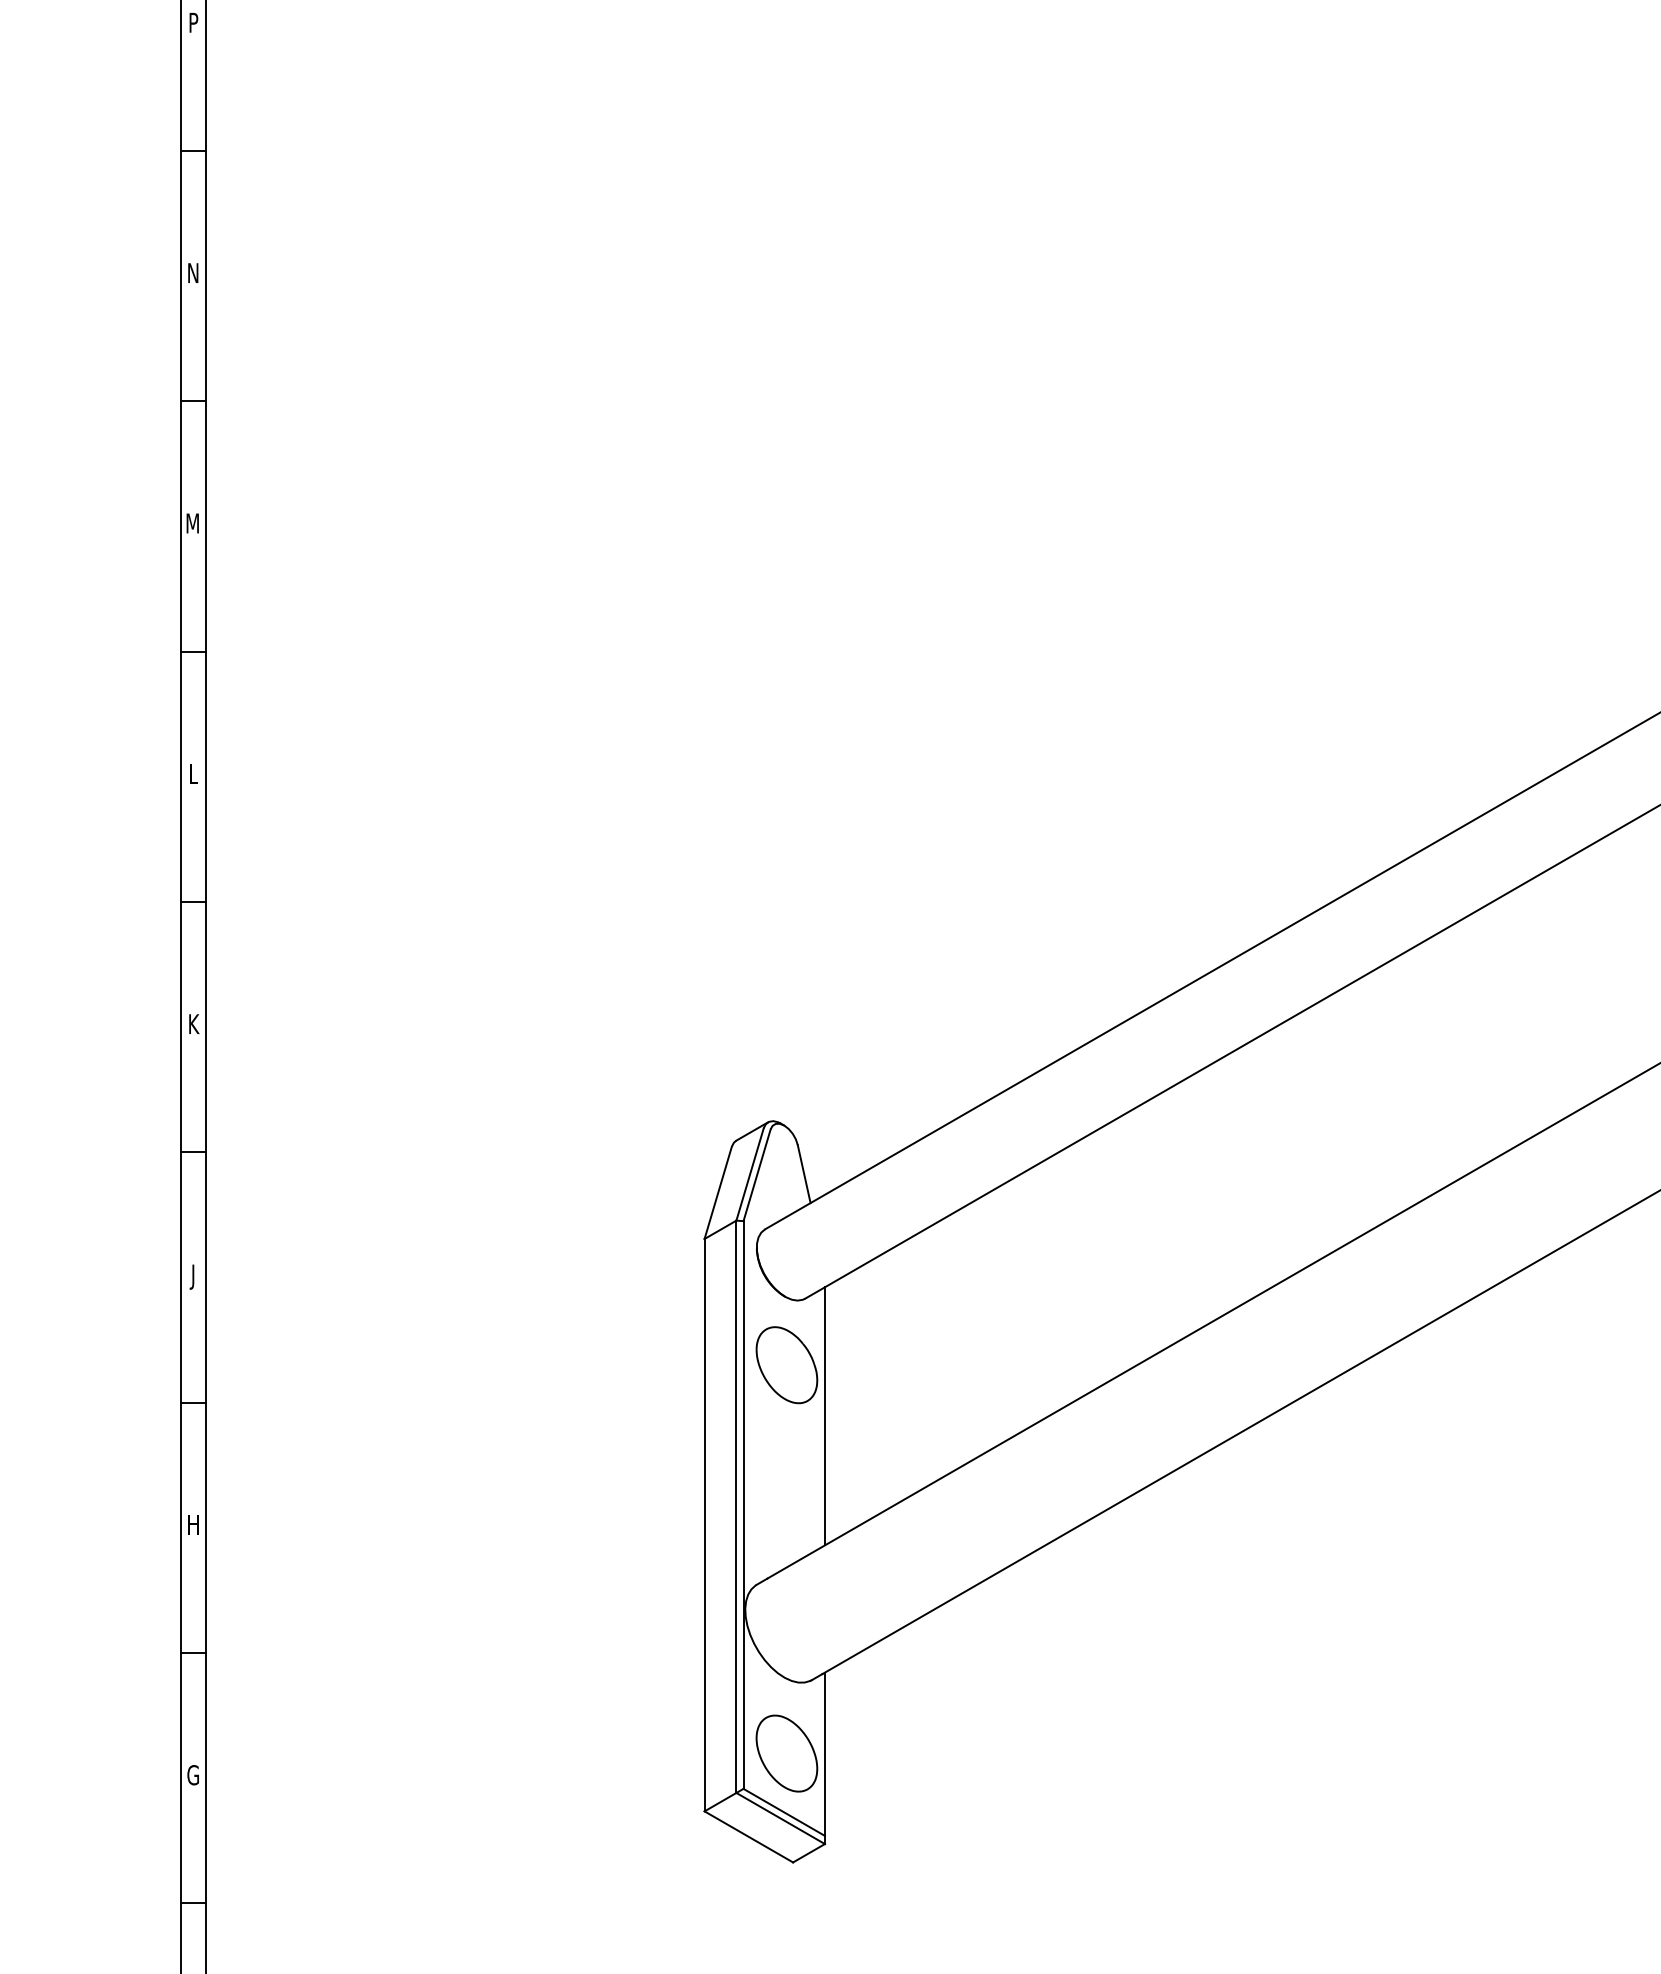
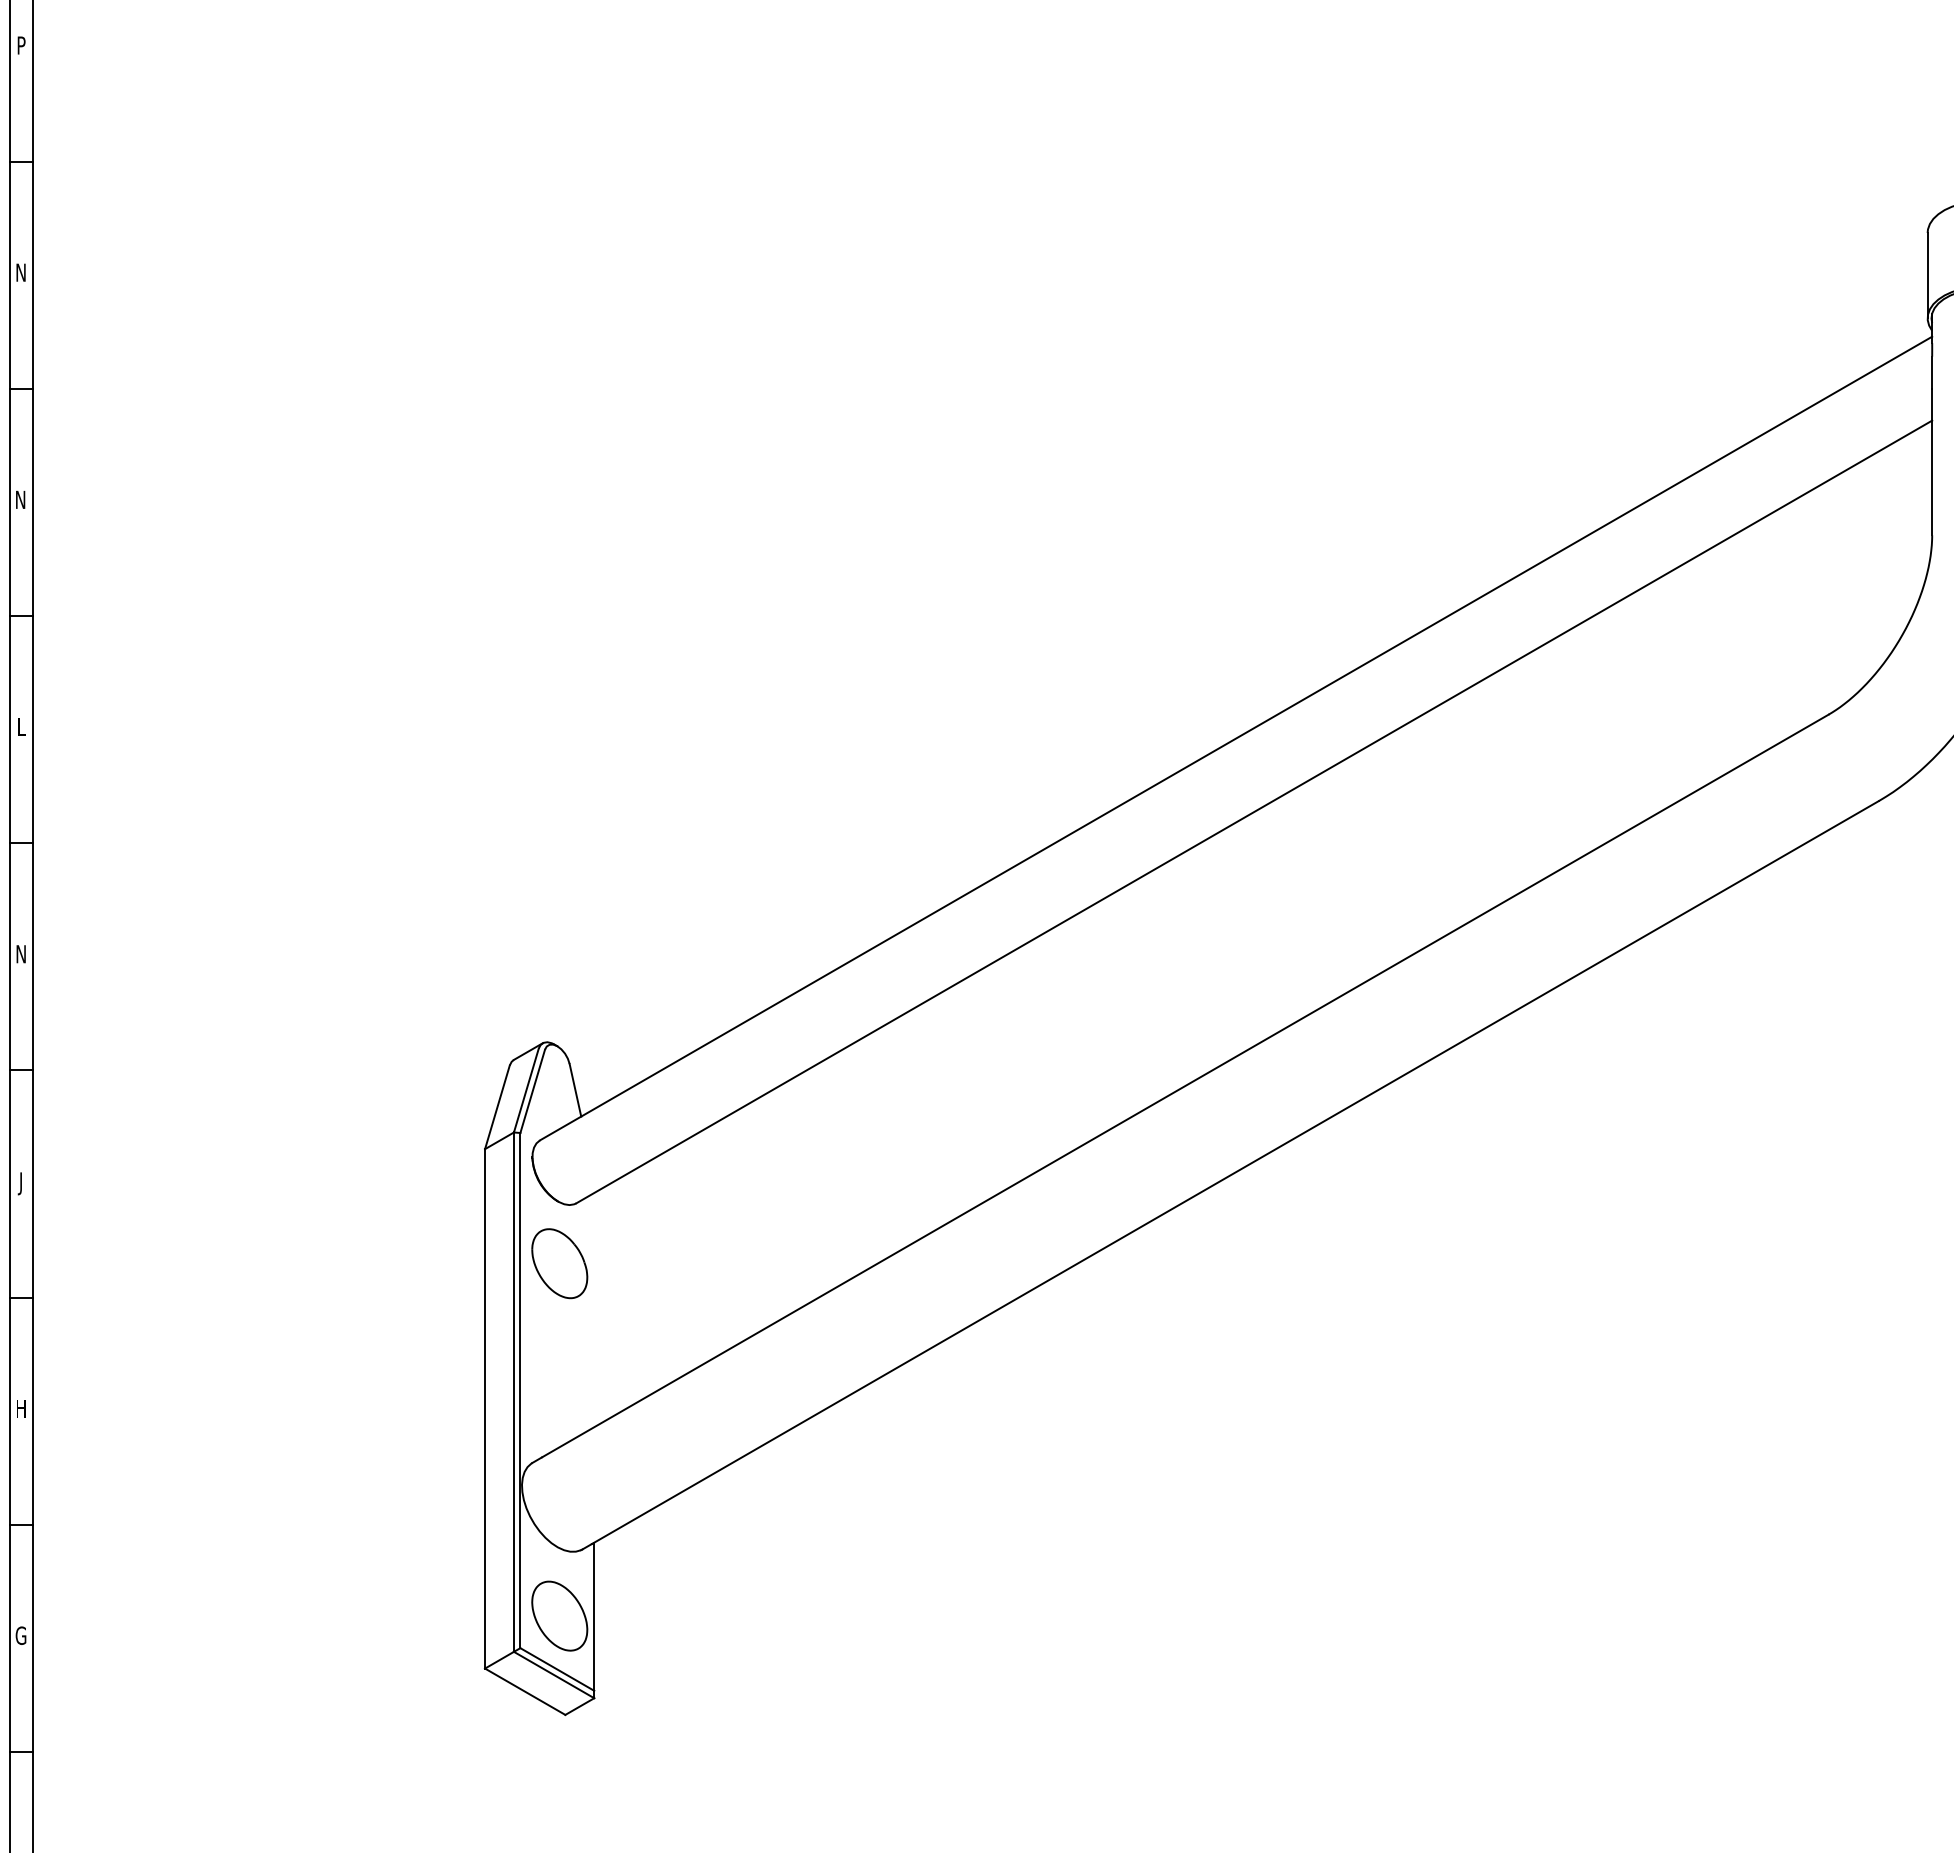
text: (192, 523) -> (20, 499), M -> N
text: (193, 1024) -> (21, 954), K -> N
line: (825, 1416) -> (594, 1310), removed

